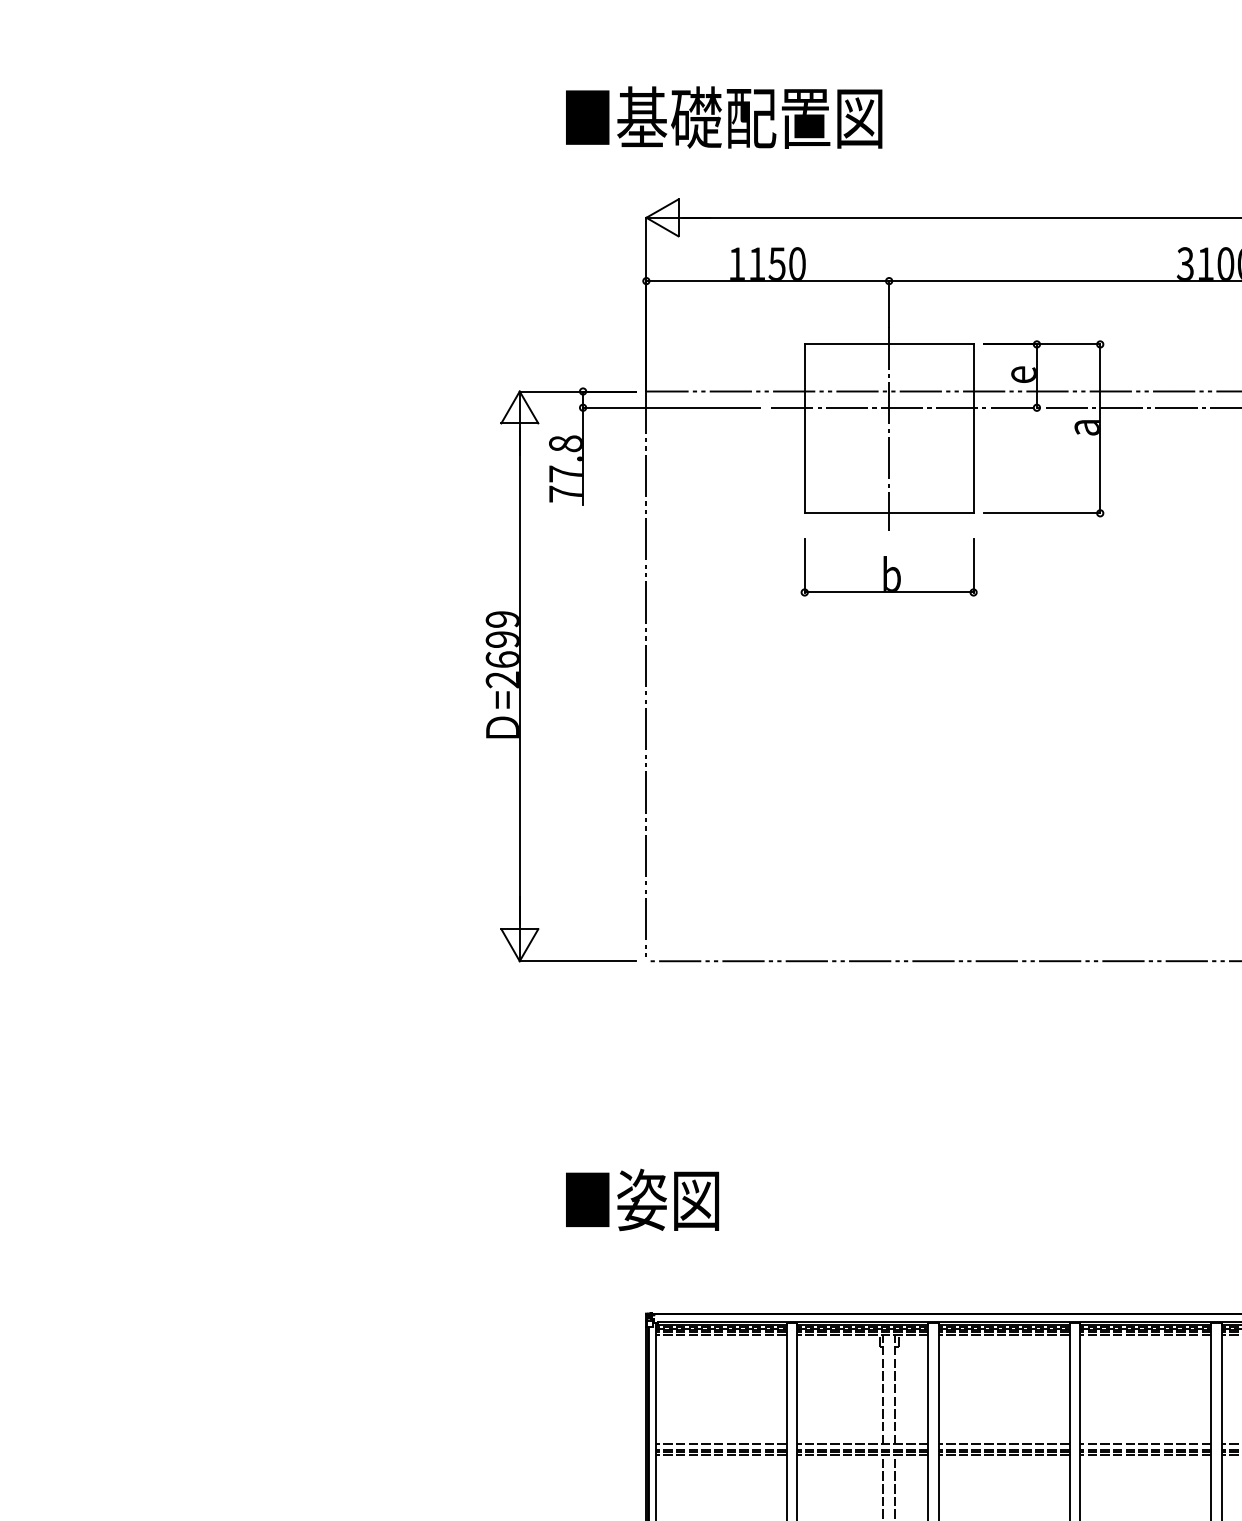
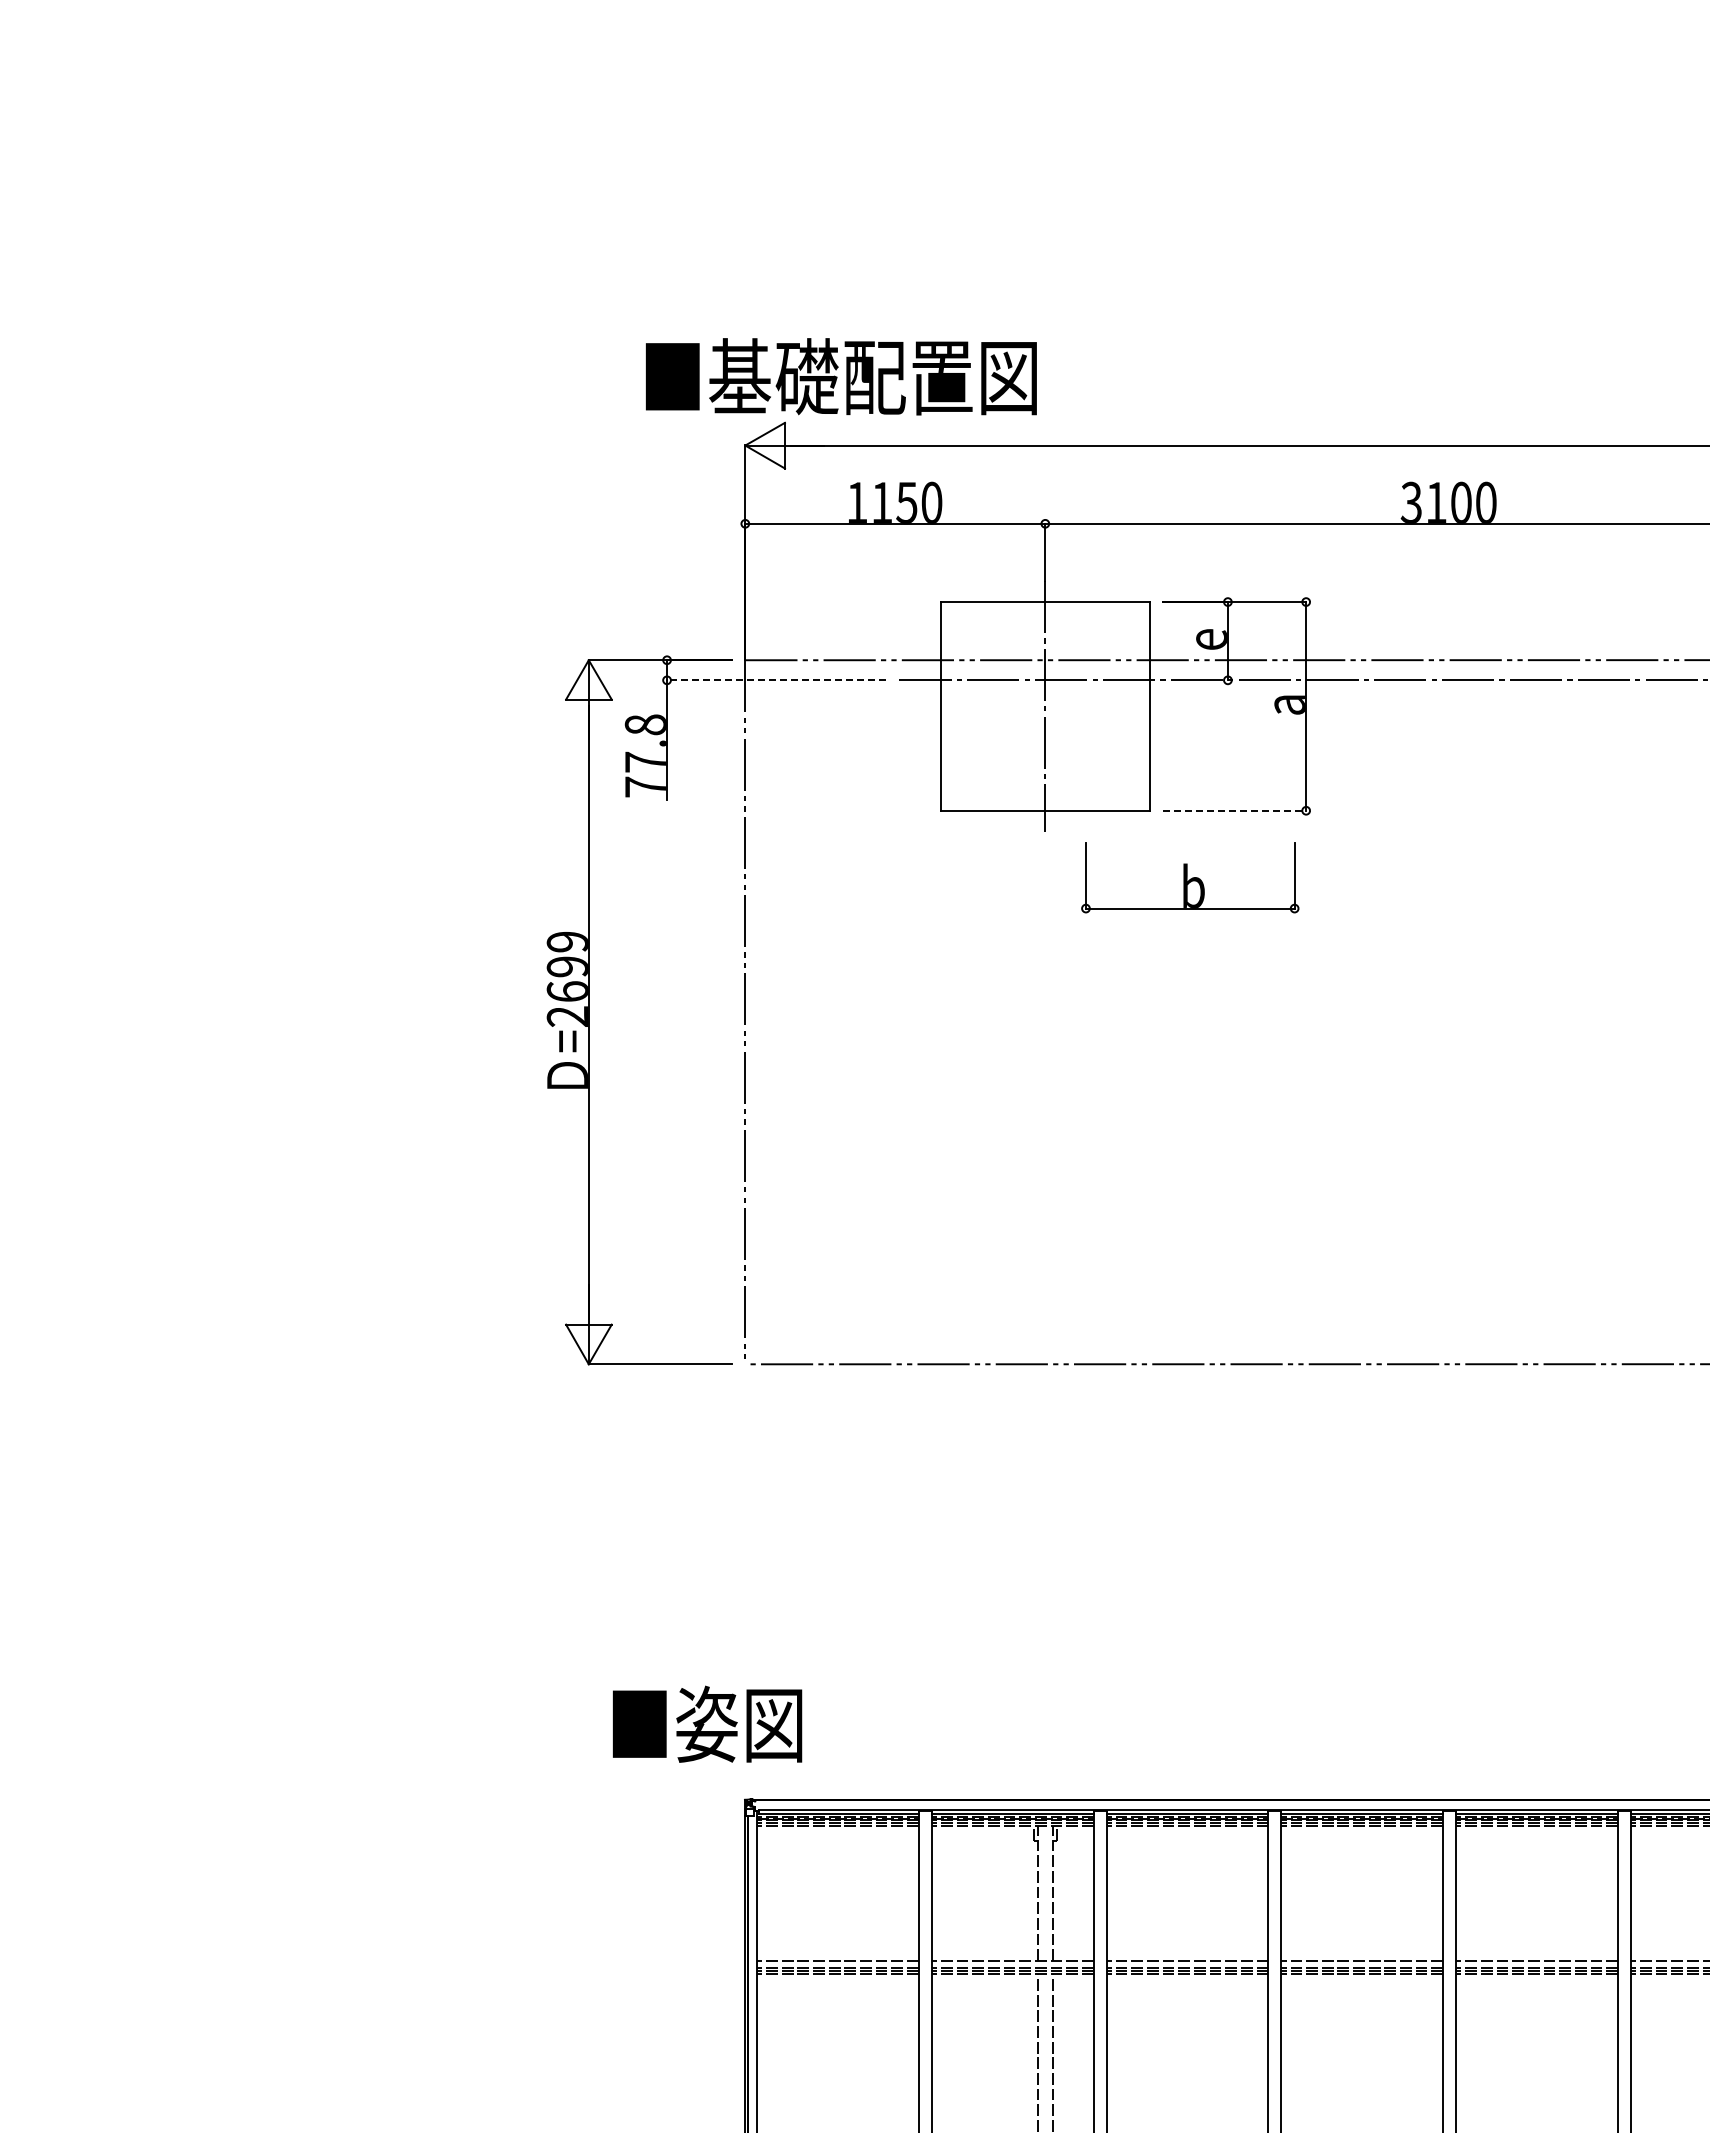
text: (723, 117) -> (840, 376), moved
line: (670, 407) -> (775, 680), solid -> dashed
line: (1042, 513) -> (1234, 810), solid -> dashed
part: (889, 567) -> (1190, 877), moved
text: (642, 1199) -> (707, 1723), moved

